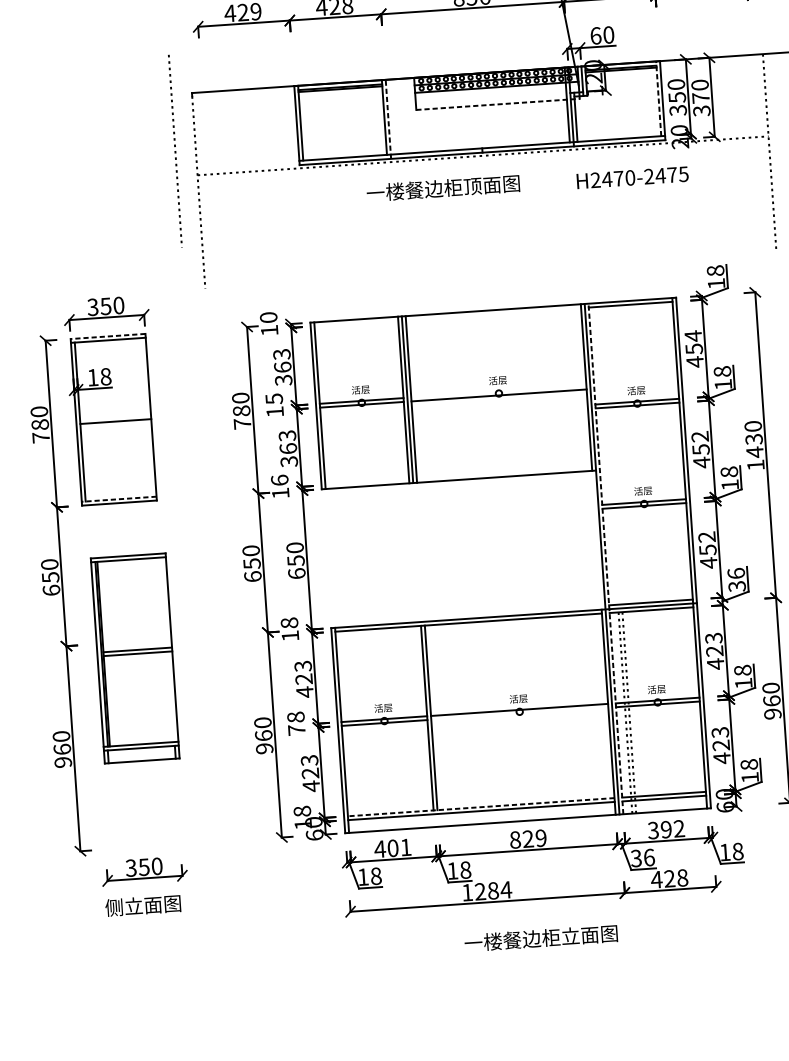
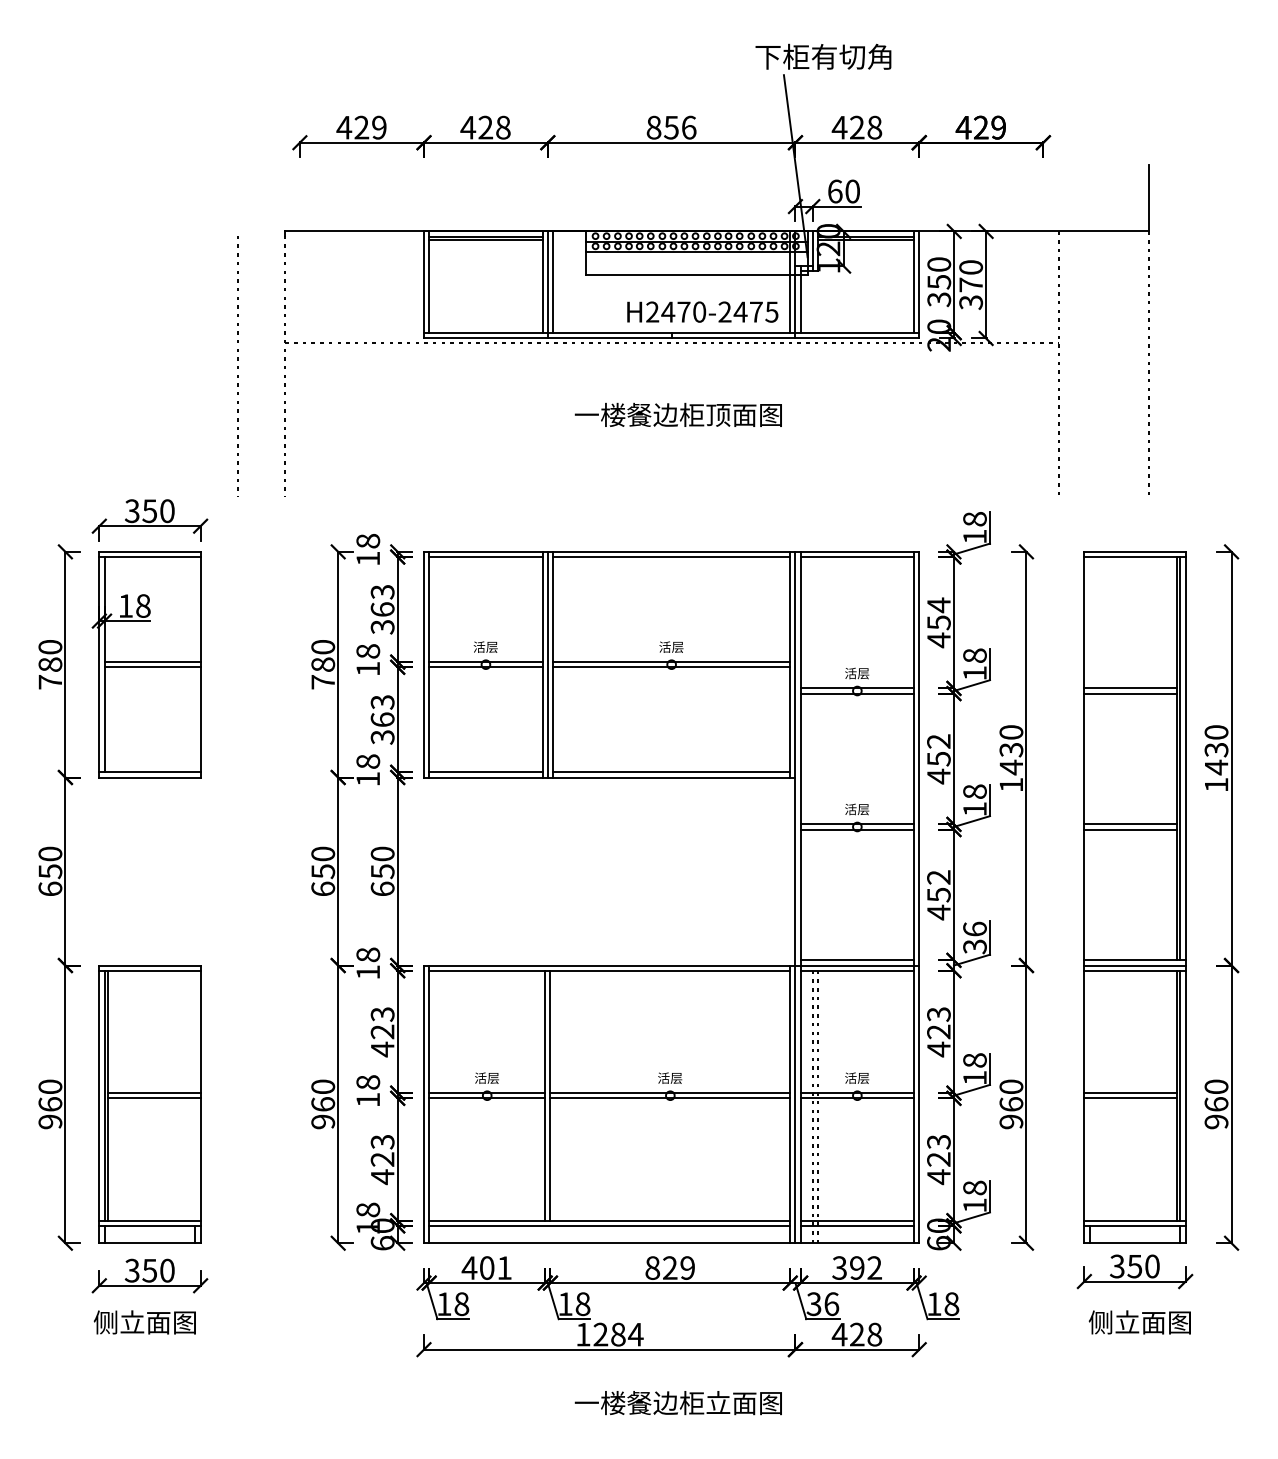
line: (659, 99) -> (914, 282), dashed -> solid
line: (497, 104) -> (696, 274), dashed -> solid
line: (392, 116) -> (553, 281), added
line: (388, 119) -> (547, 284), dashed -> solid
line: (175, 151) -> (237, 366), moved
text: (632, 177) -> (702, 311), moved
text: (442, 188) -> (677, 414), moved
line: (493, 314) -> (671, 557), added
text: (268, 317) -> (368, 541), 10 -> 18
line: (356, 323) -> (485, 557), added
line: (107, 336) -> (149, 551), dashed -> solid
line: (498, 391) -> (671, 662), added
text: (274, 399) -> (368, 651), 15 -> 18
line: (115, 418) -> (152, 662), added
line: (504, 473) -> (671, 772), added
text: (279, 480) -> (368, 761), 16 -> 18
line: (366, 482) -> (485, 772), added
line: (118, 499) -> (149, 772), dashed -> solid
line: (605, 558) -> (800, 897), dashed -> solid
part: (134, 658) -> (149, 1104), moved
line: (519, 713) -> (670, 1098), added
text: (296, 729) -> (367, 1099), 78 -> 18
line: (481, 807) -> (609, 1220), dashed -> solid

